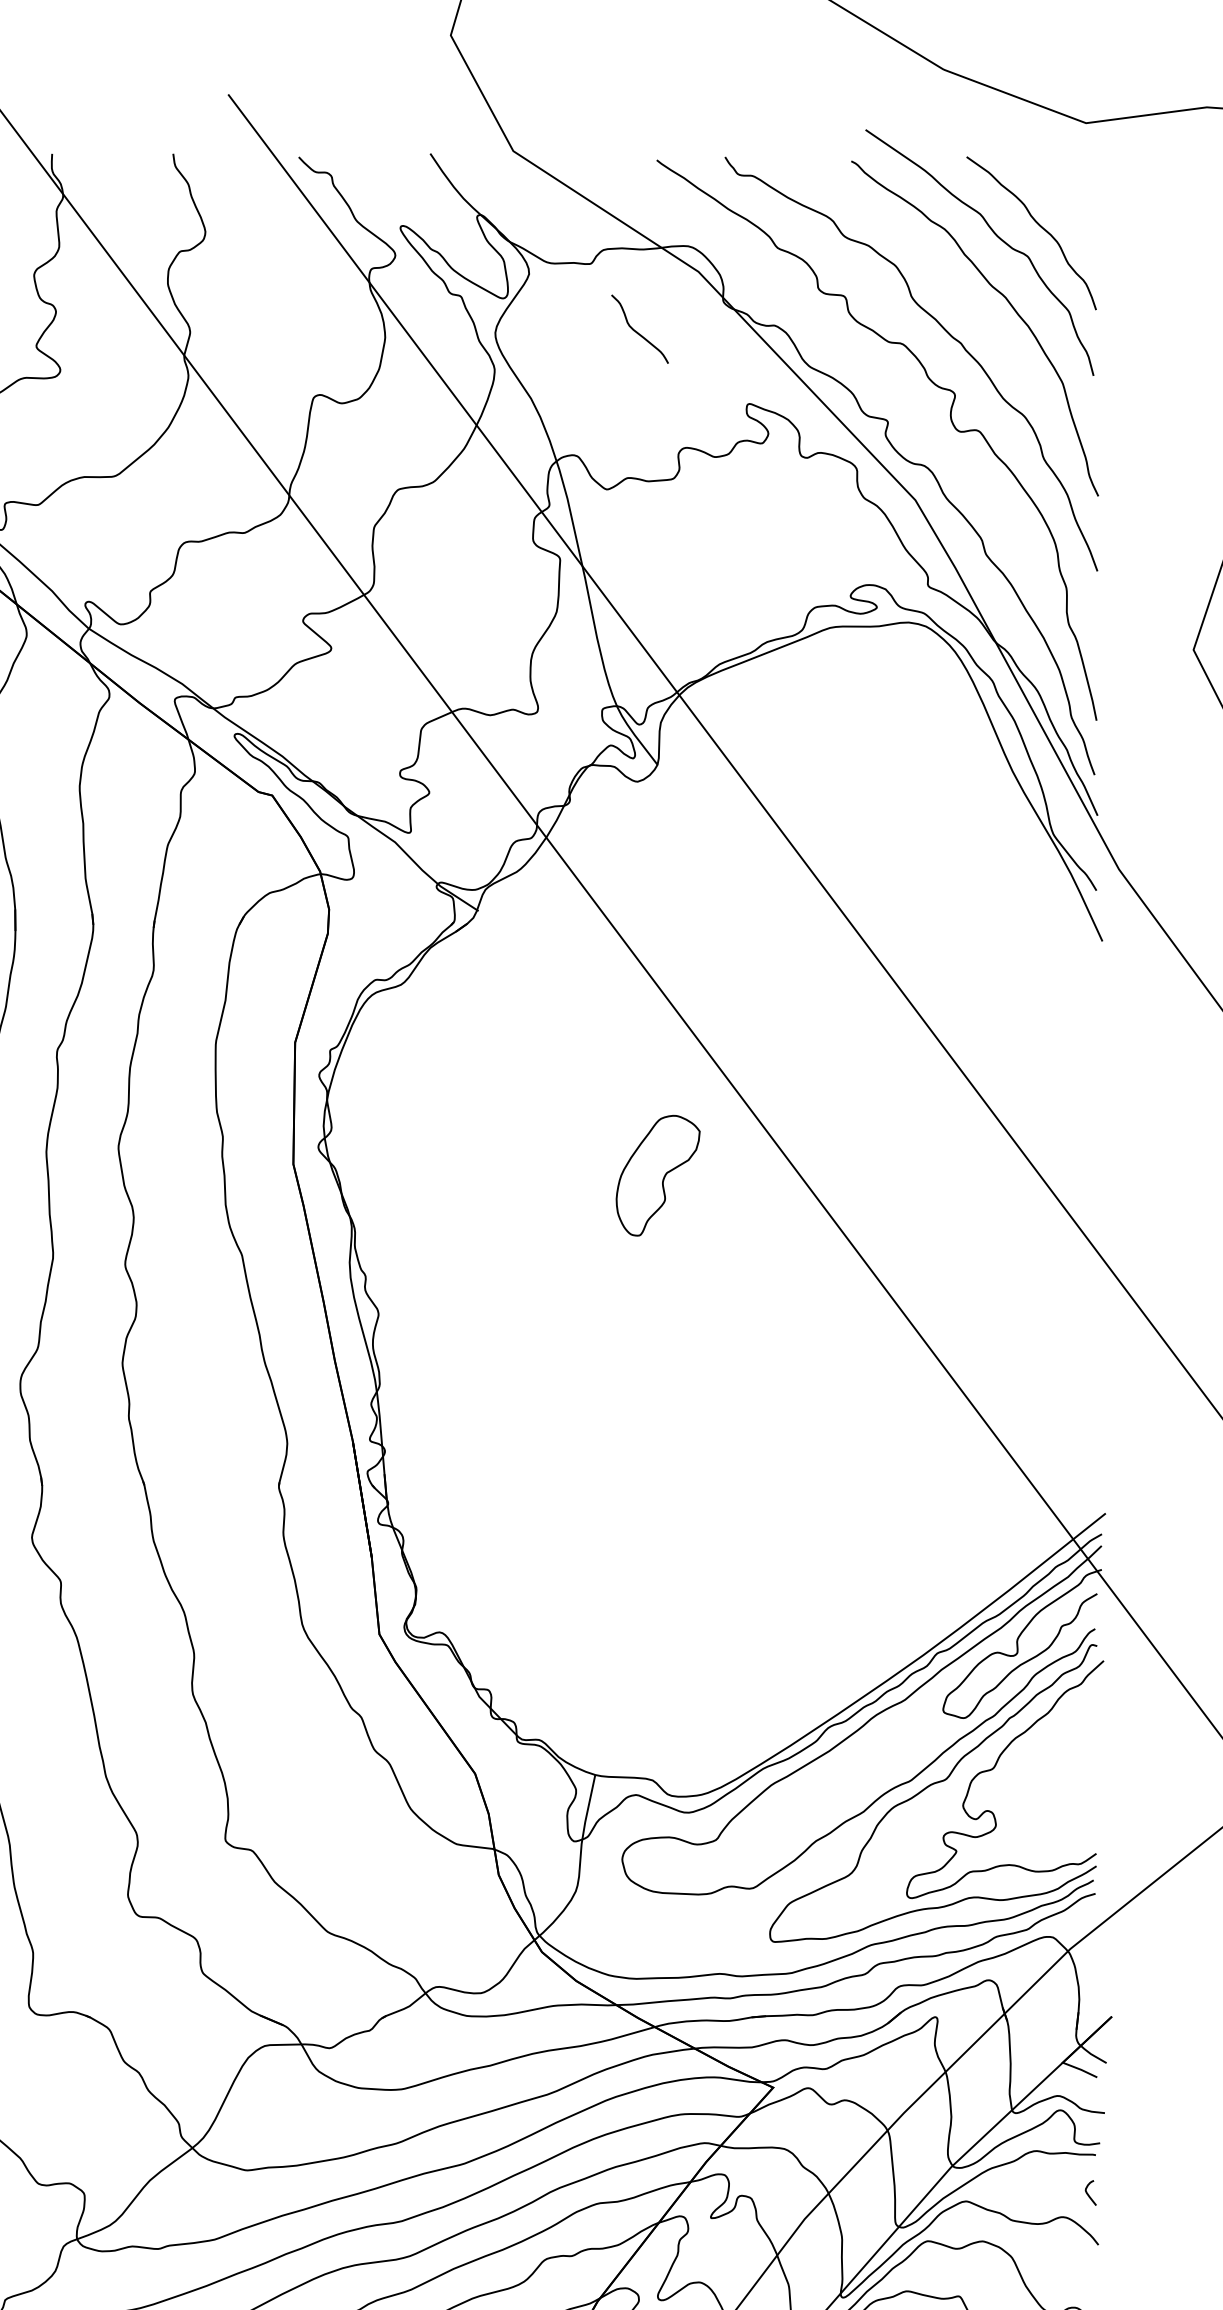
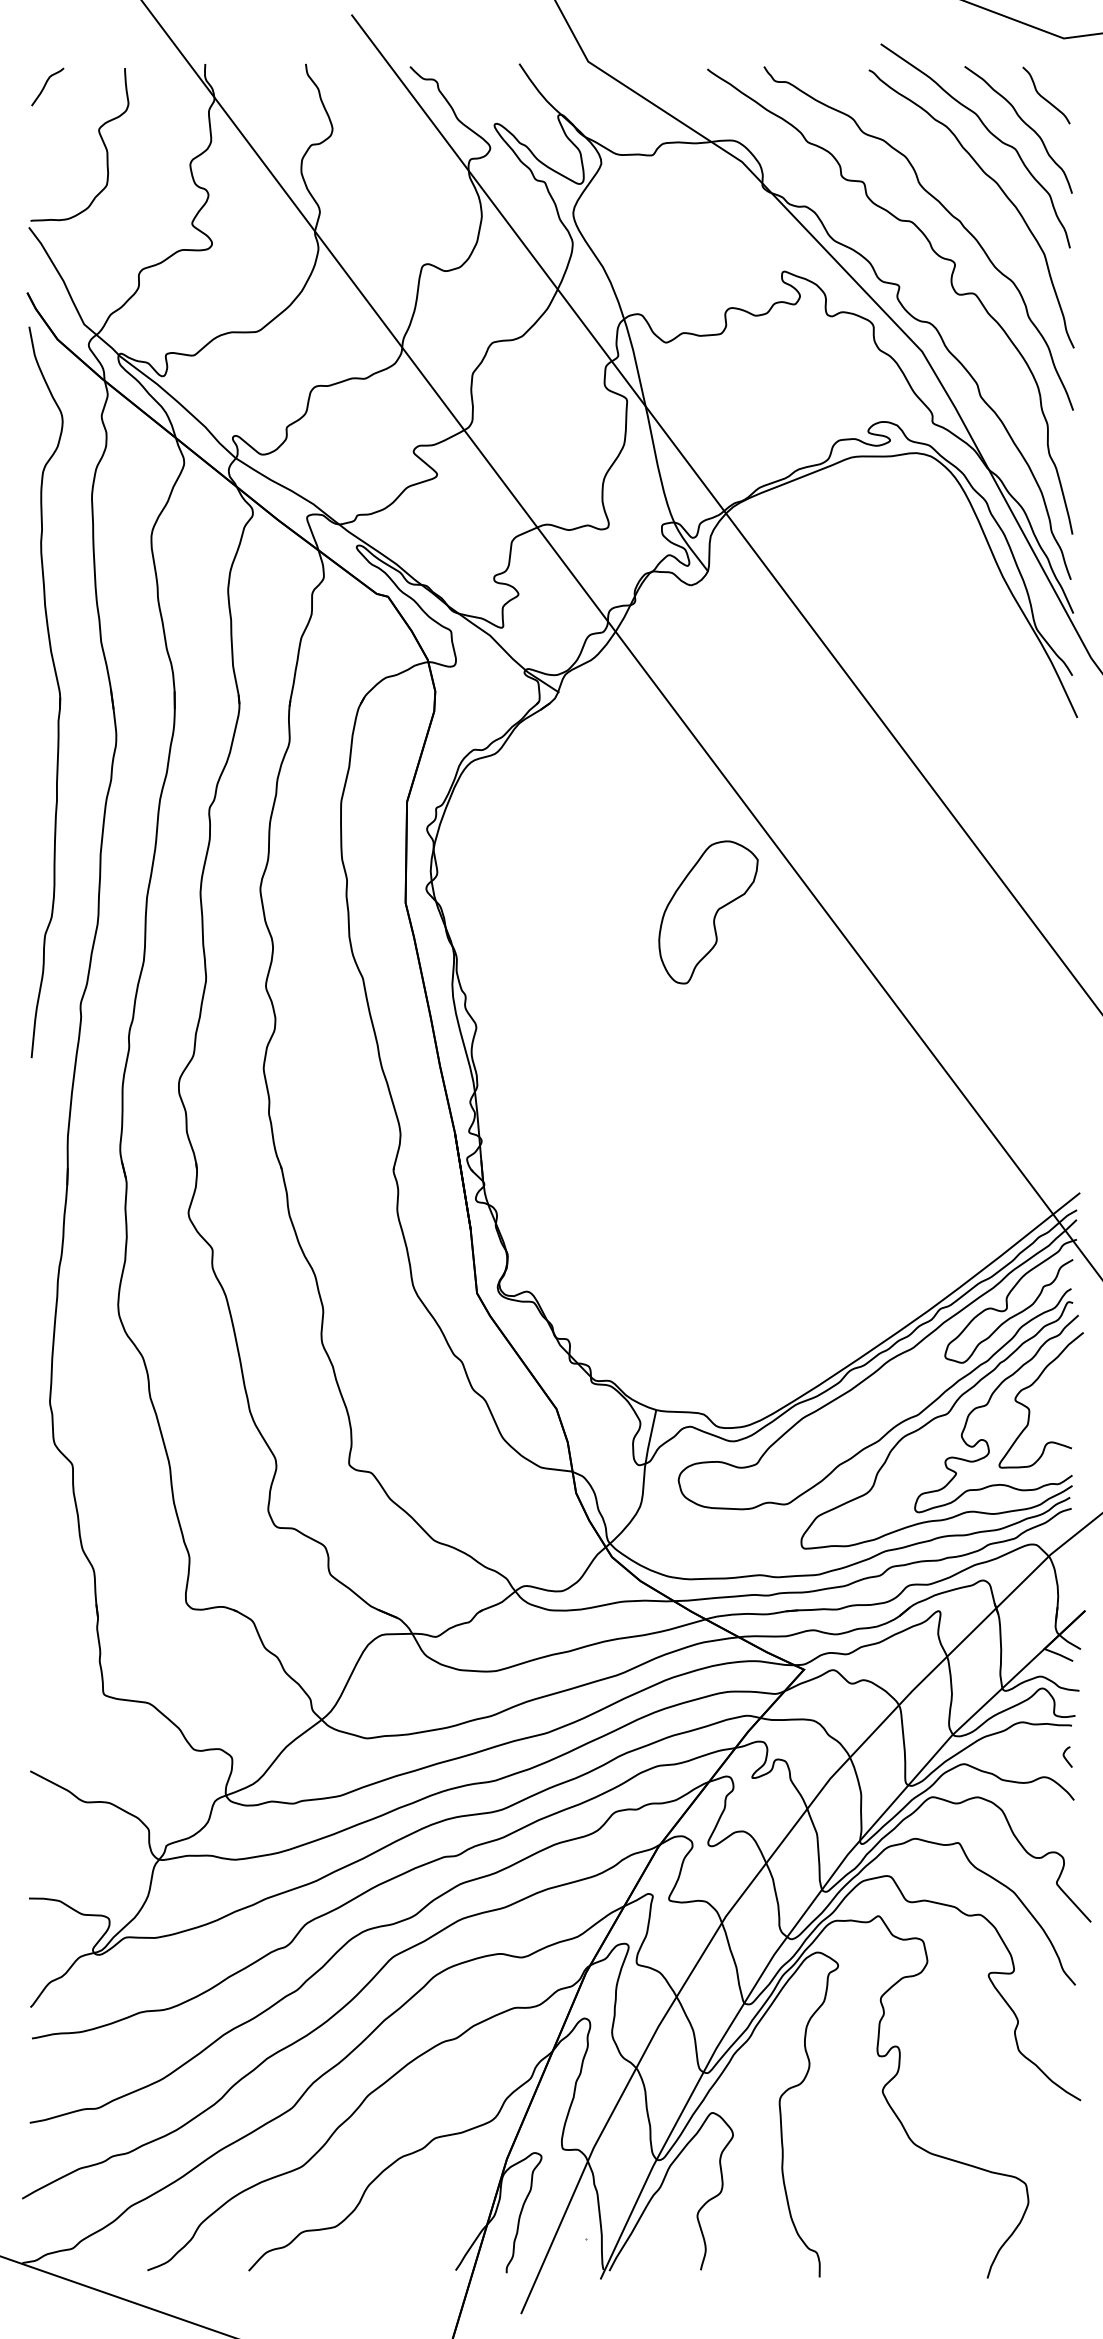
curve: (637, 331) -> (1044, 97), moved
part: (658, 1175) -> (708, 912), size x1.43
curve: (1044, 1773) -> (1029, 1408), added

